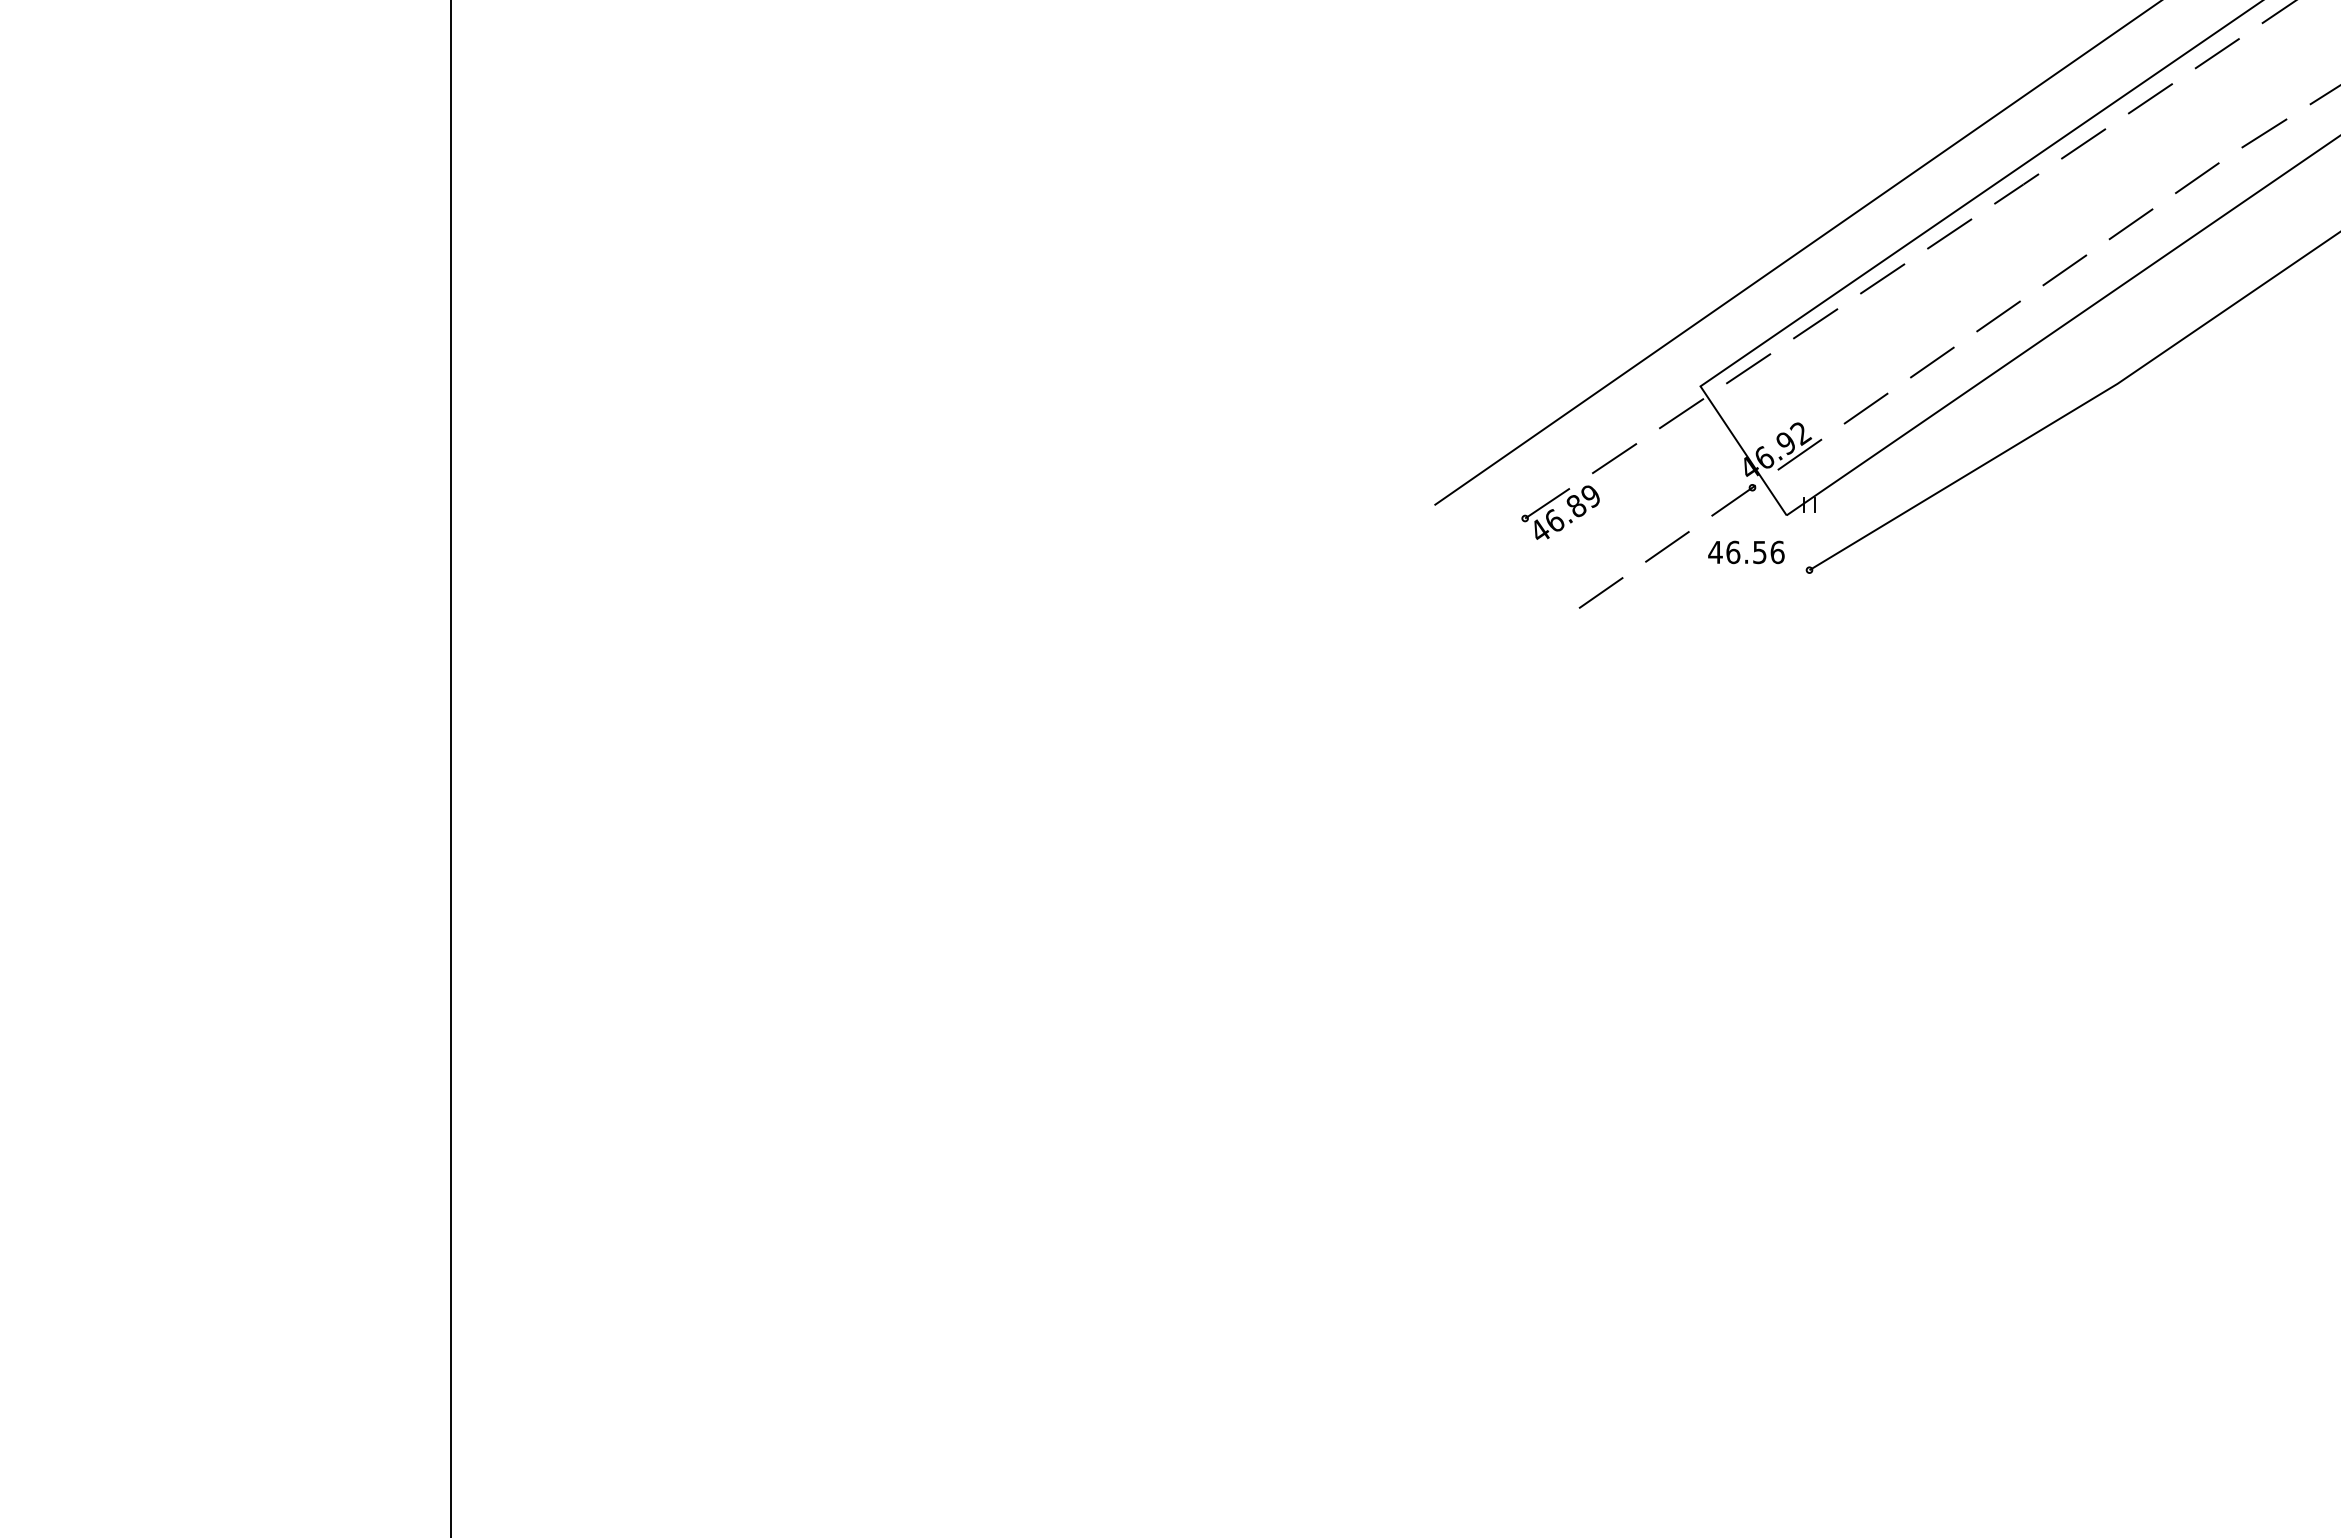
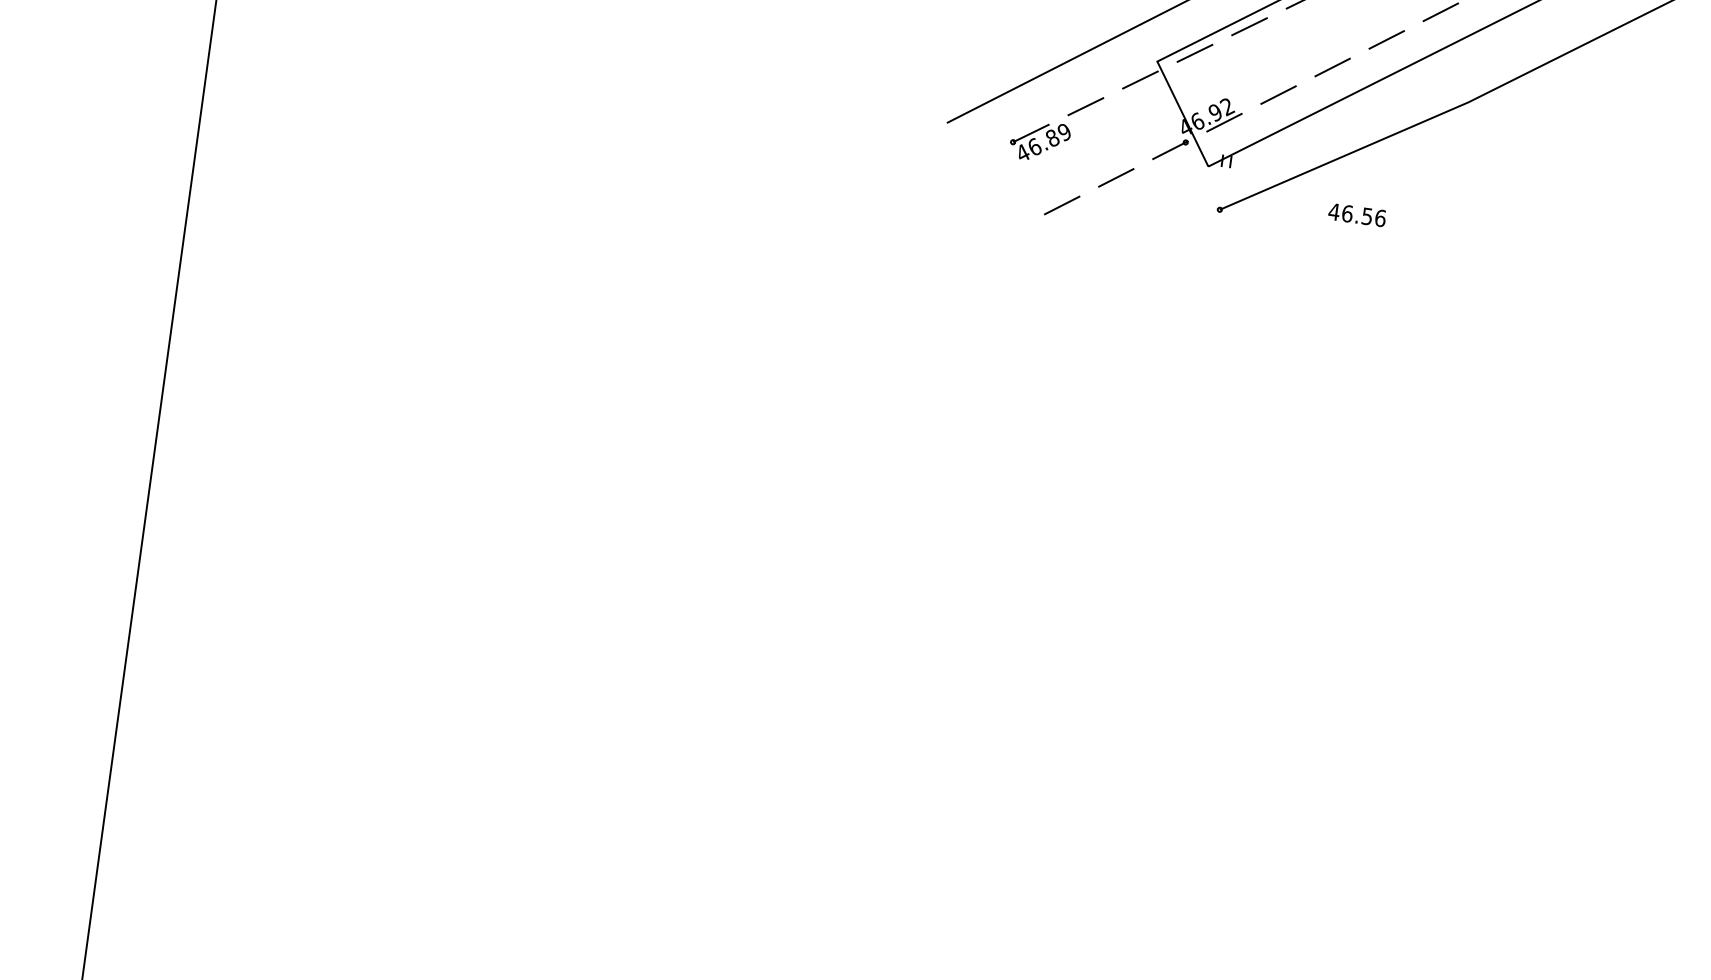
text: (1746, 552) -> (1357, 215), moved

